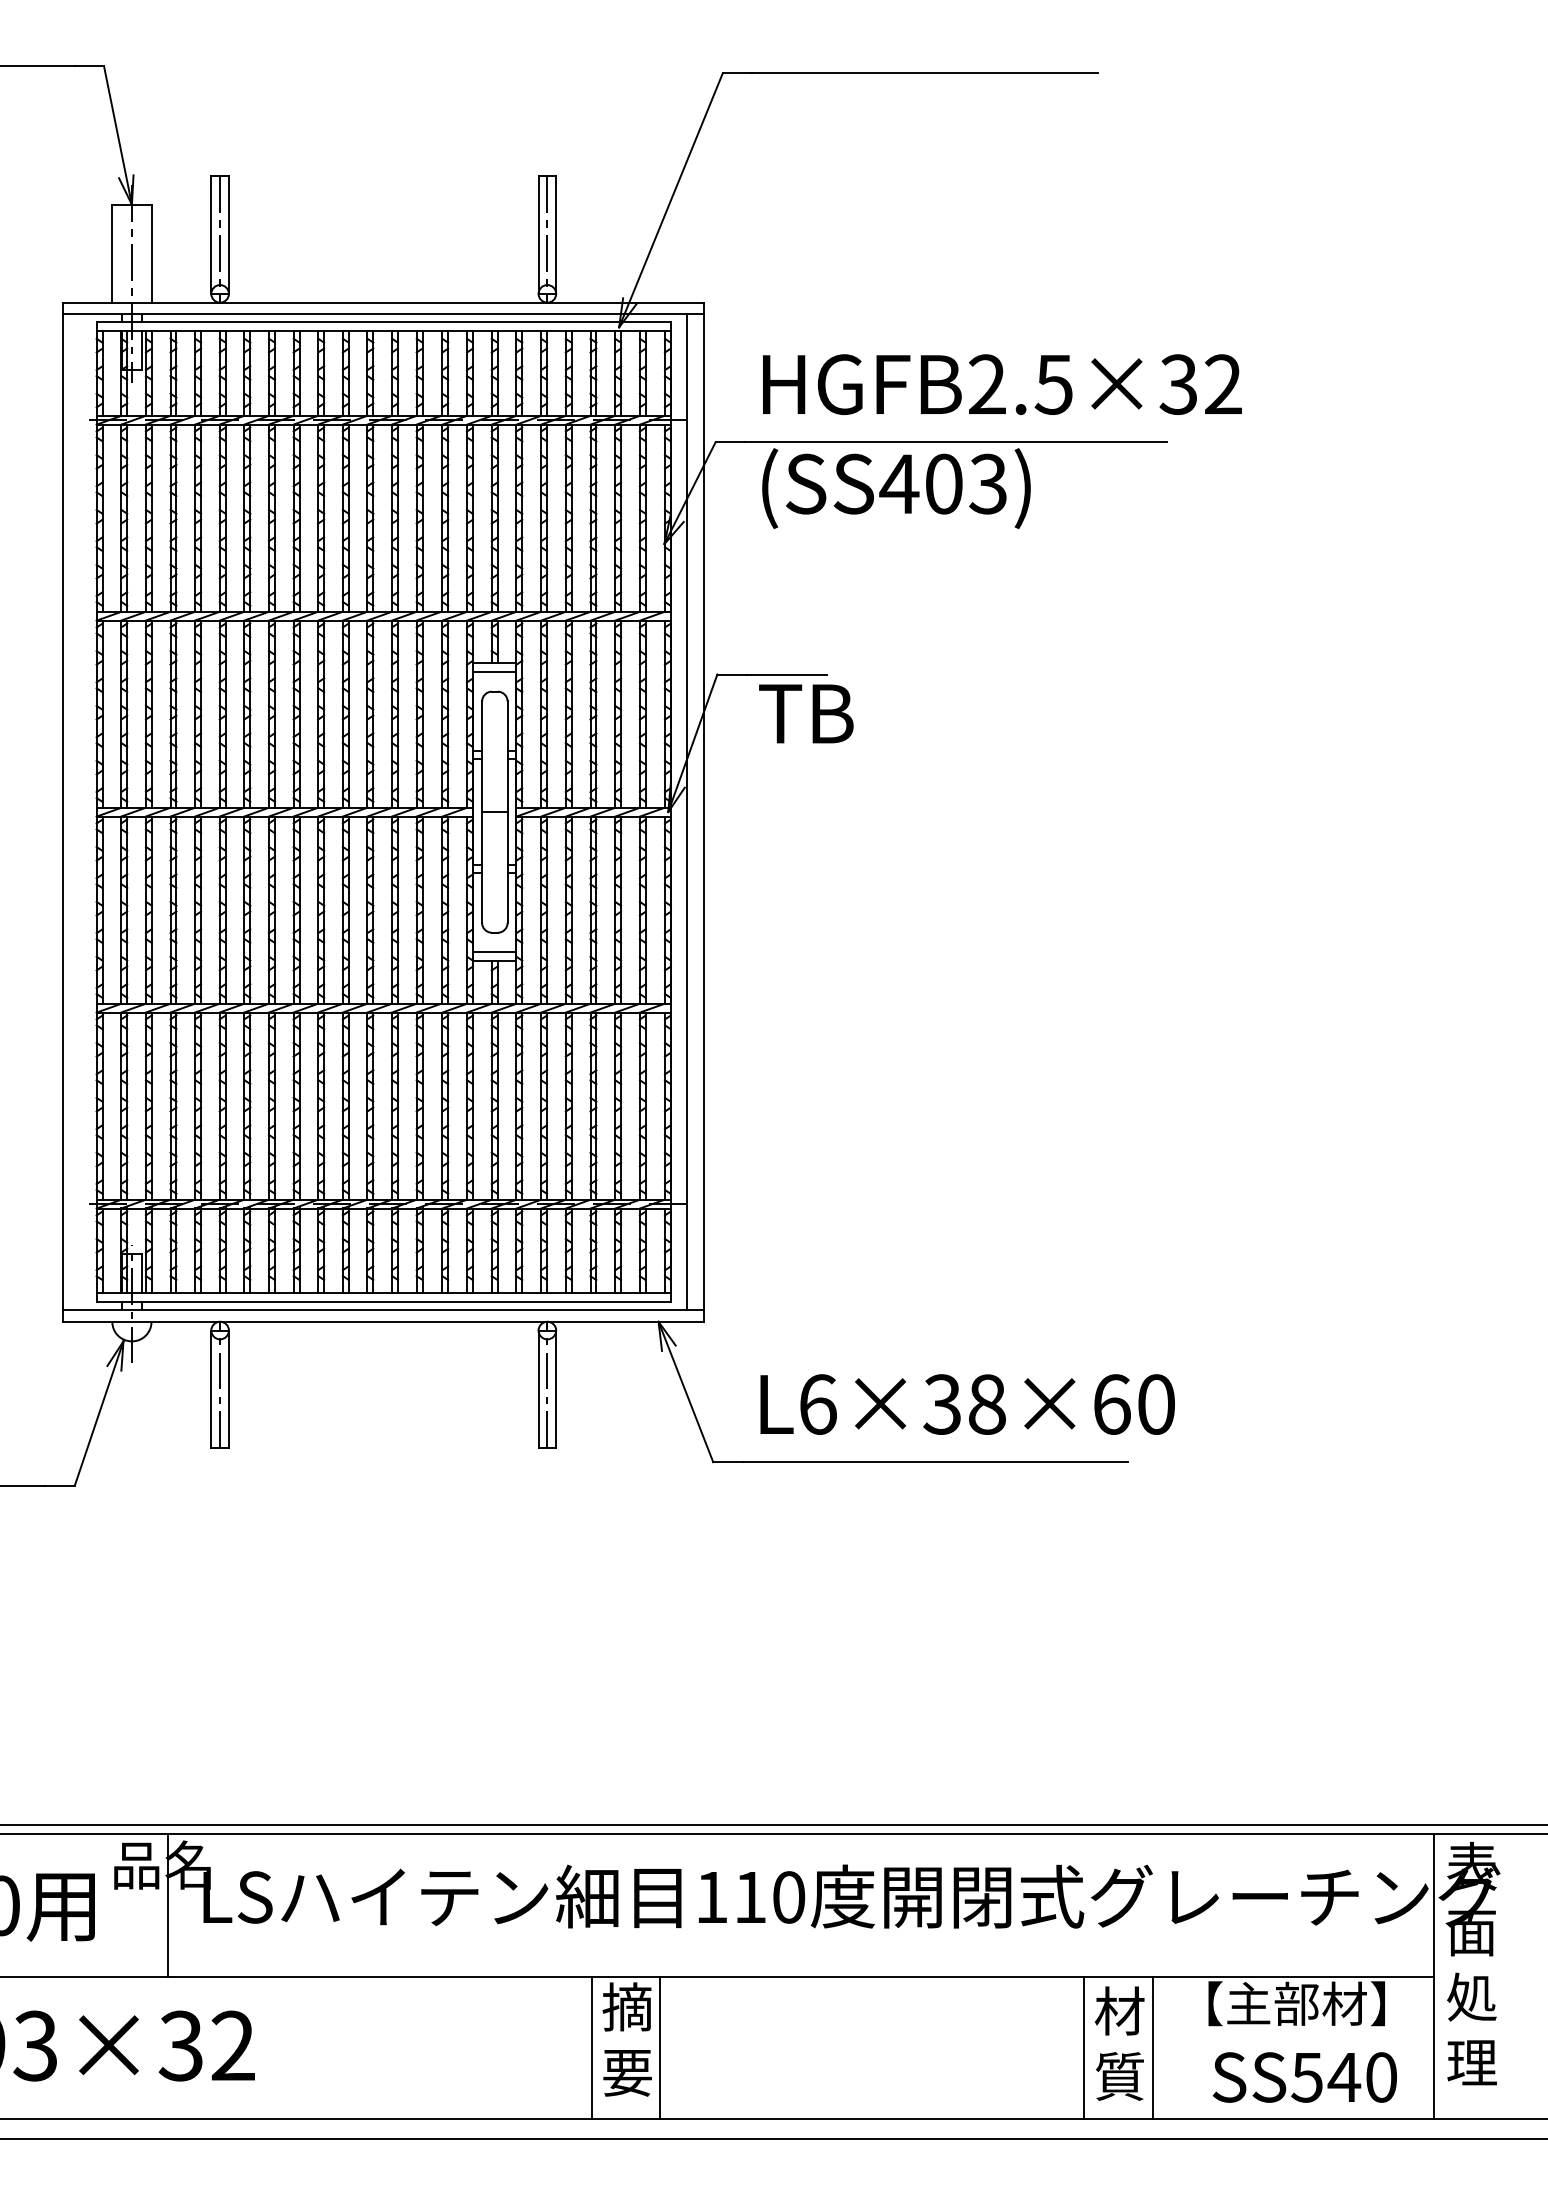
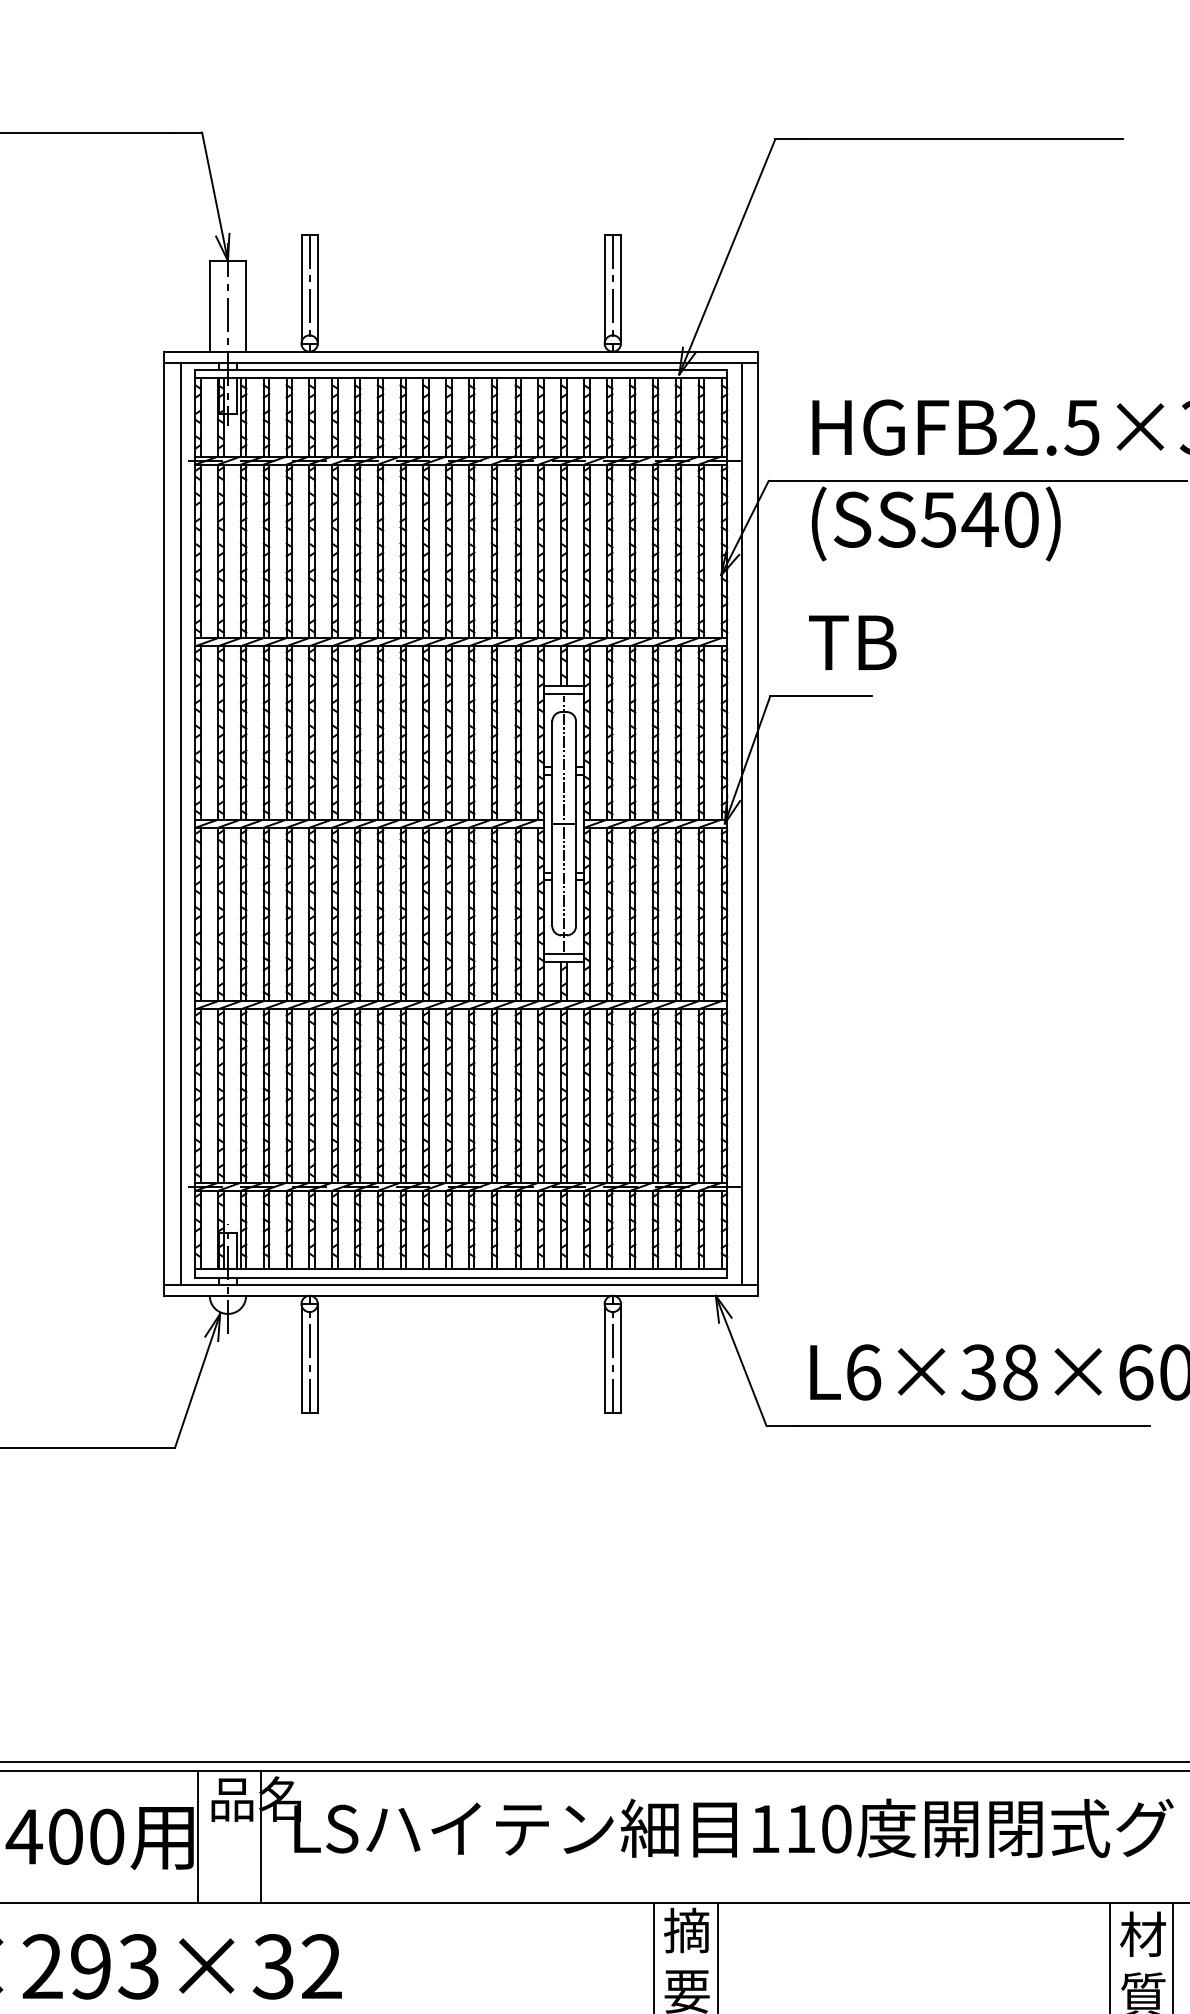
text: (943, 483) -> (979, 519), (SS403) -> (SS540)
text: (806, 713) -> (852, 642), moved
line: (494, 811) -> (563, 823), added
line: (80, 812) -> (180, 824), added
line: (99, 1905) -> (197, 1836), added

